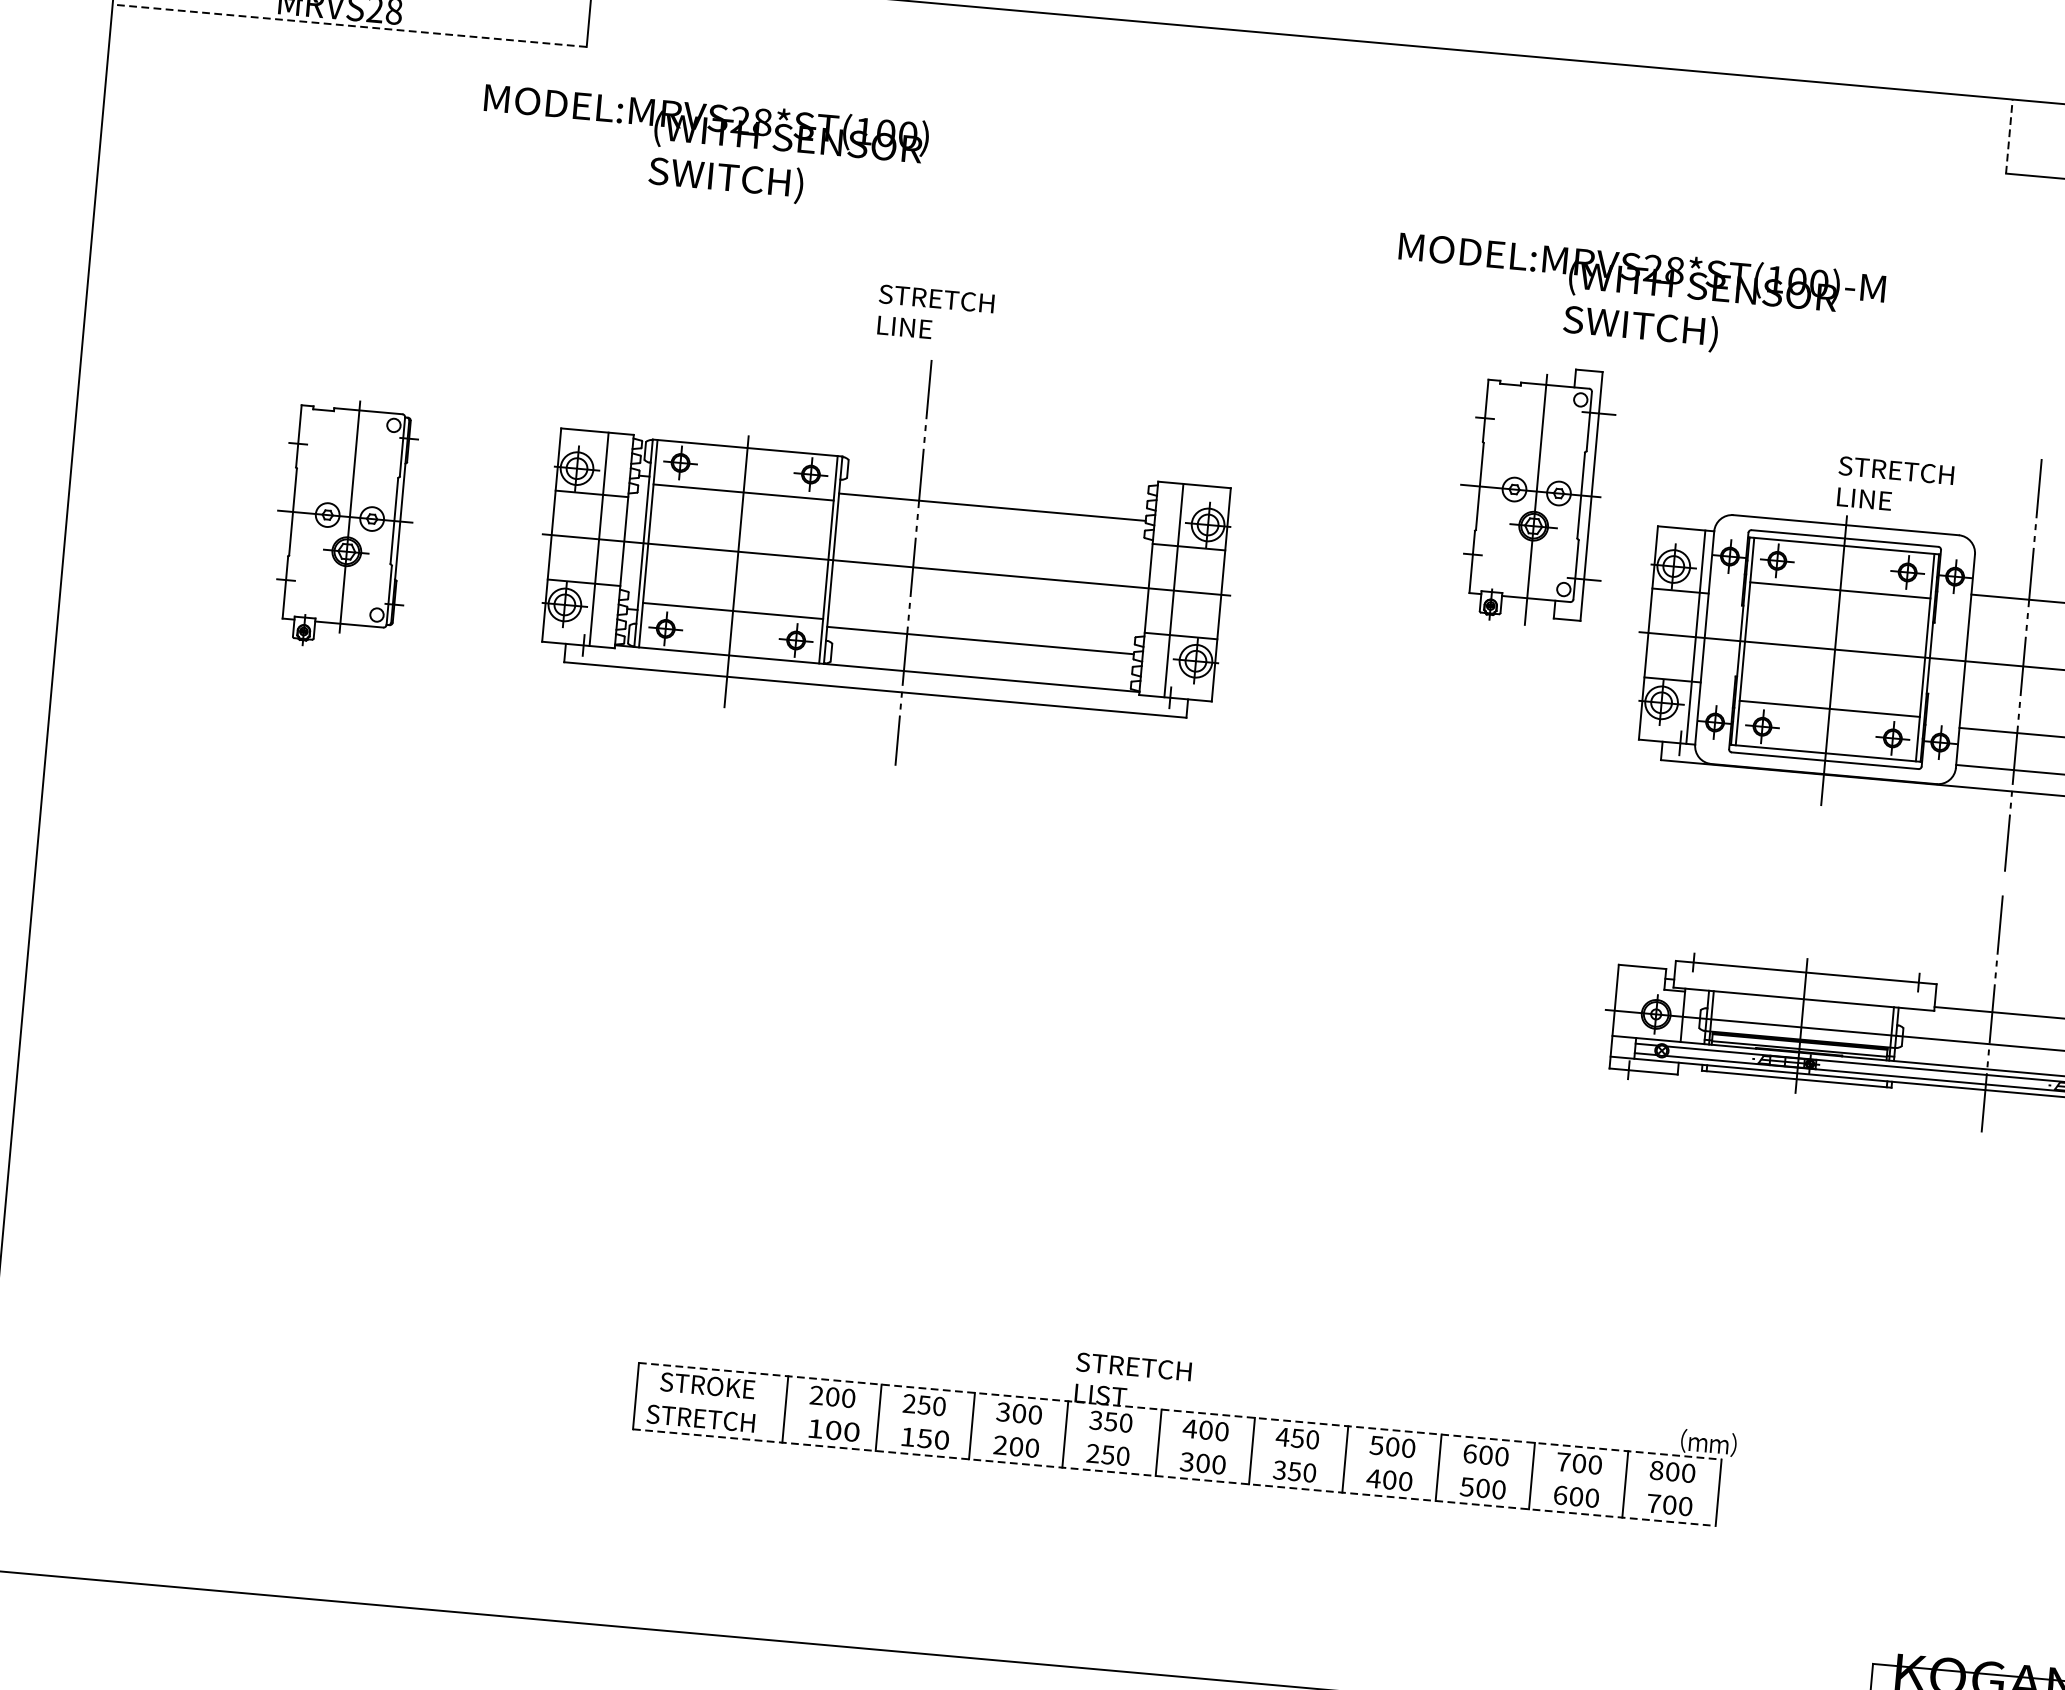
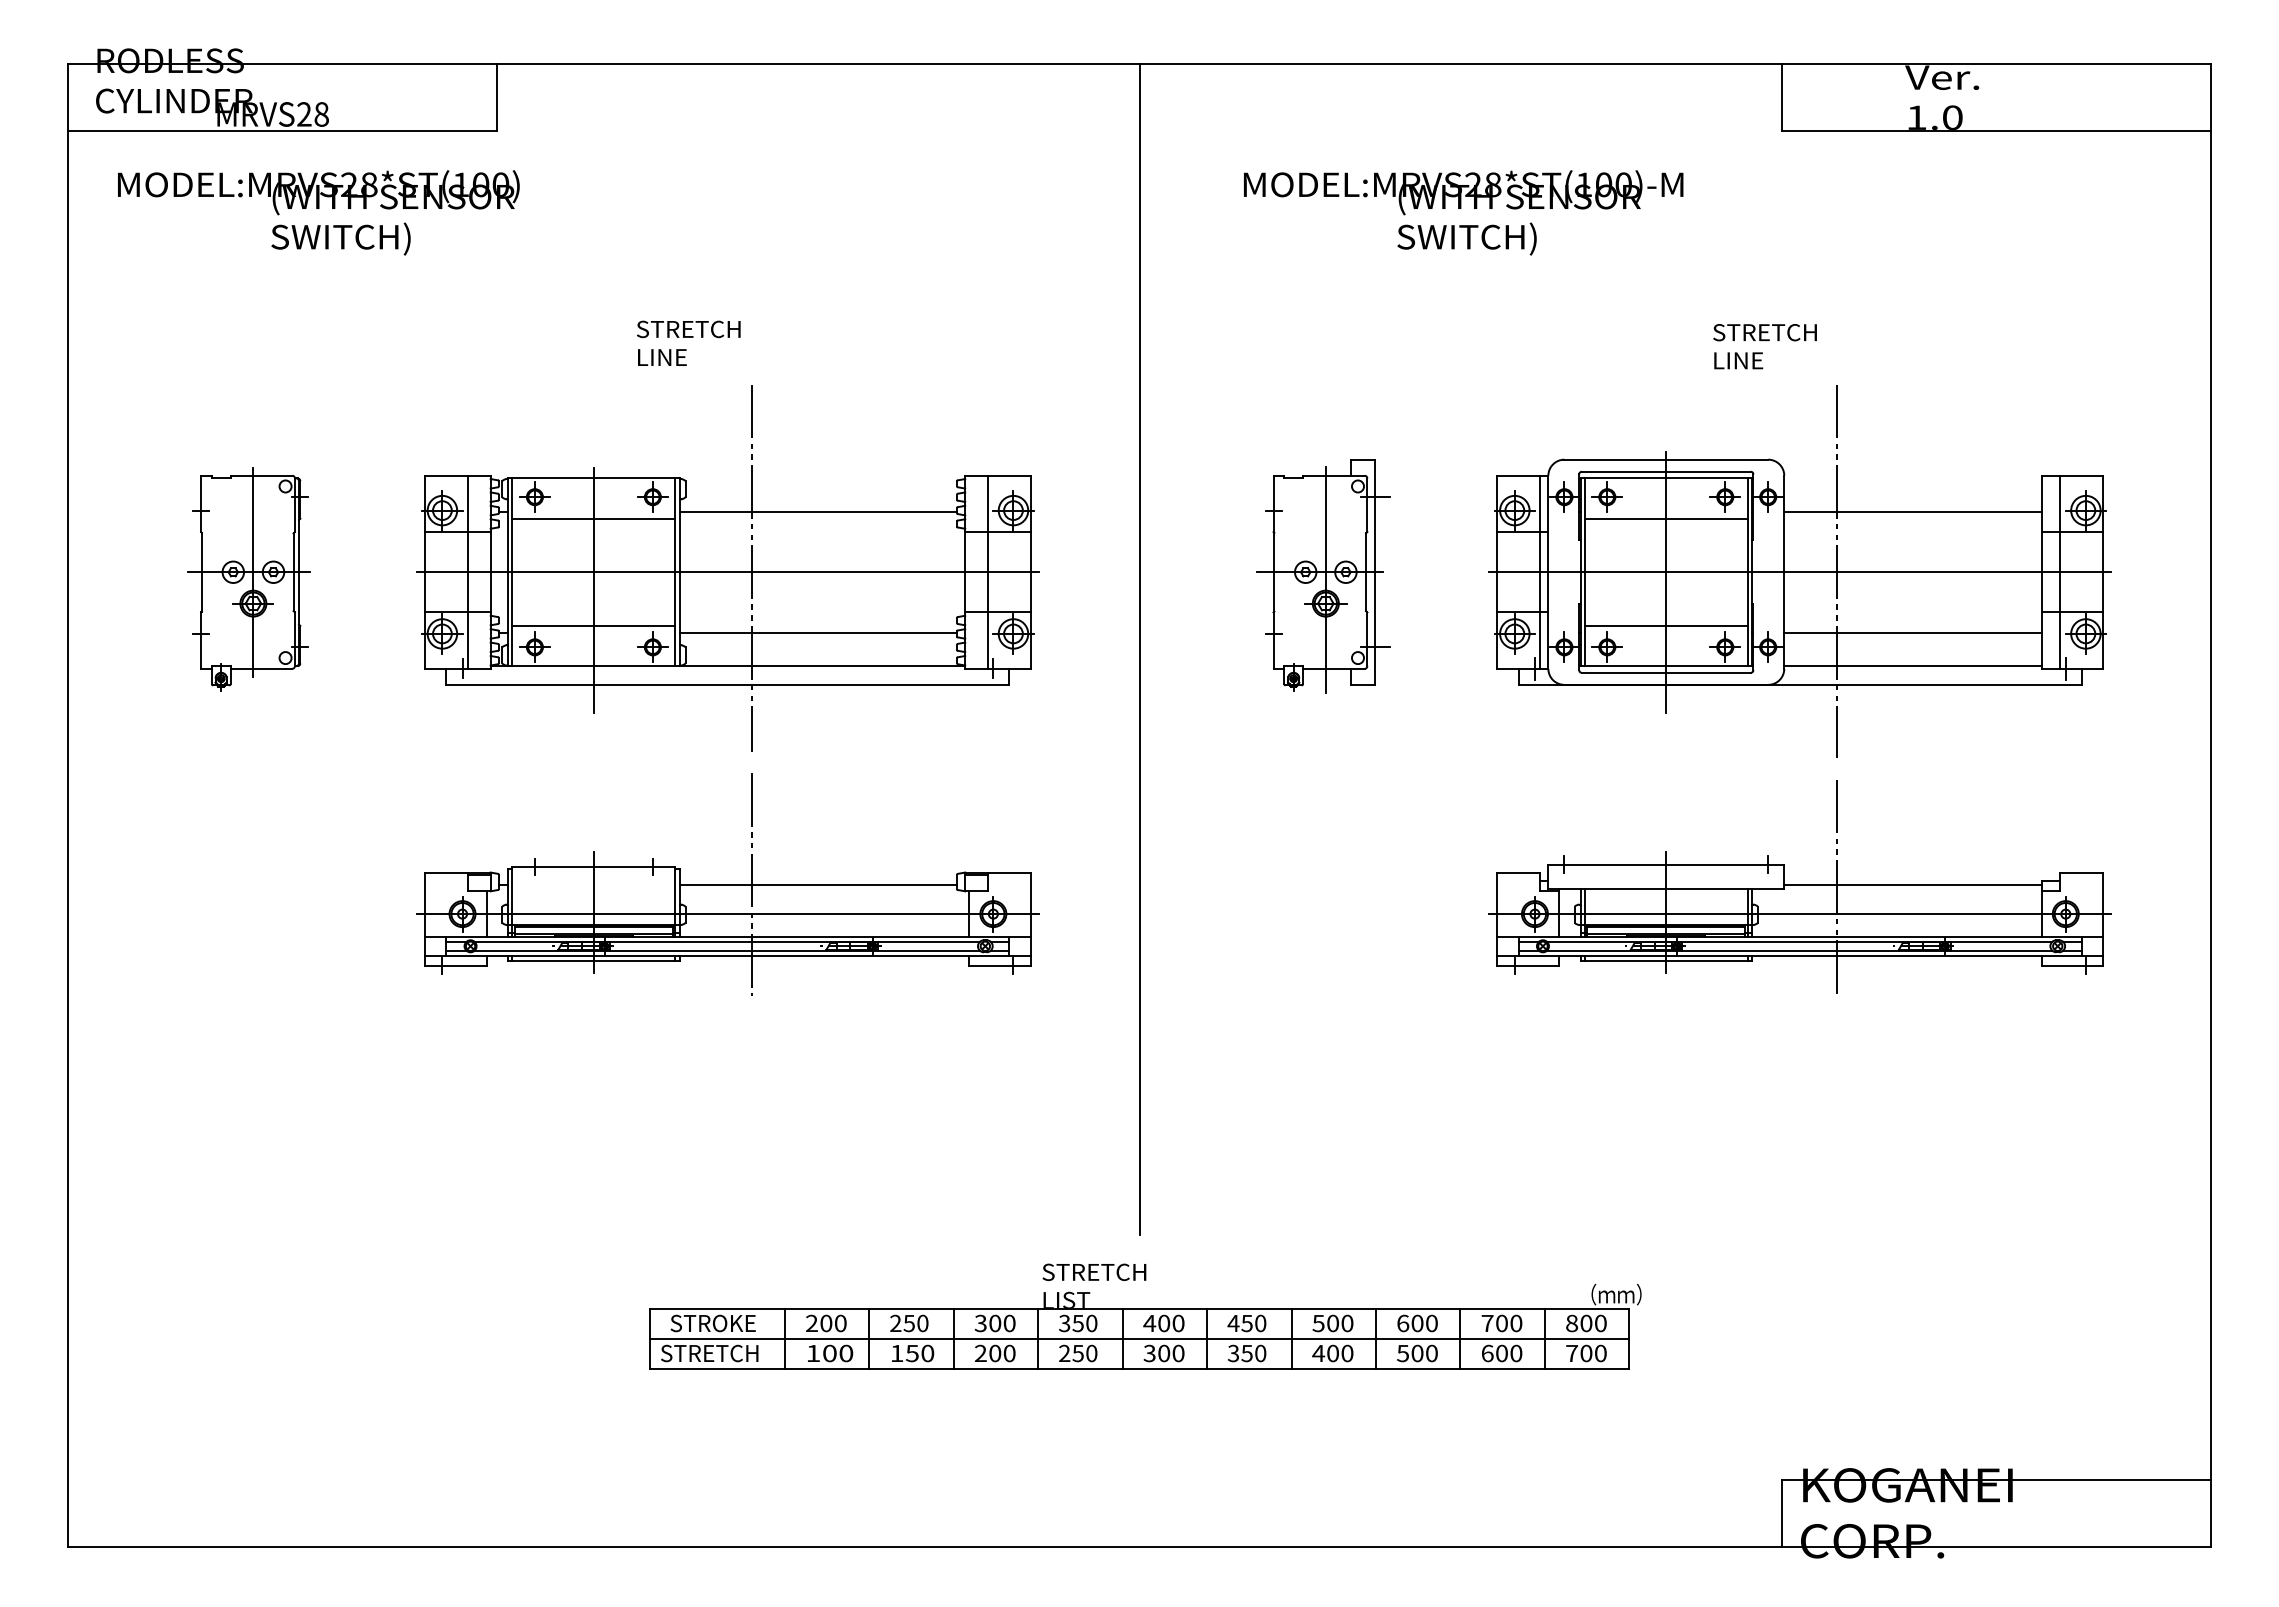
line: (349, 26) -> (282, 131), dashed -> solid
line: (2009, 136) -> (1781, 97), dashed -> solid
text: (703, 147) -> (318, 212), moved
text: (1639, 298) -> (1463, 212), moved
text: (935, 313) -> (688, 342), moved
text: (1894, 485) -> (1764, 346), moved
part: (1533, 495) -> (1323, 576), moved
part: (343, 524) -> (248, 579), moved
part: (886, 560) -> (727, 568), moved
line: (1245, 683) -> (1139, 649), added
part: (766, 902) -> (727, 884), added
line: (1180, 1411) -> (1139, 1308), dashed -> solid
line: (1177, 1444) -> (1139, 1338), added
line: (1174, 1477) -> (1139, 1368), dashed -> solid

